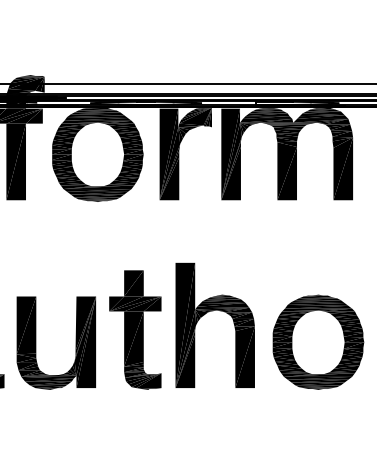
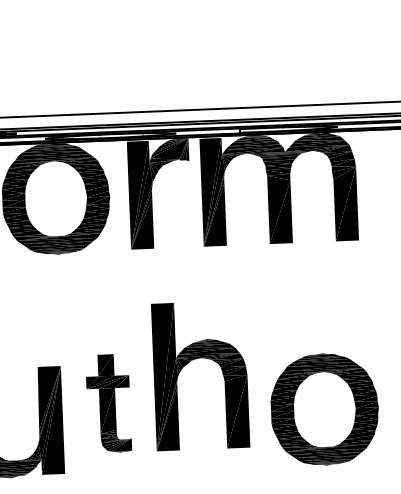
part: (213, 311) -> (197, 359), moved
part: (135, 329) -> (108, 403), size x0.7

